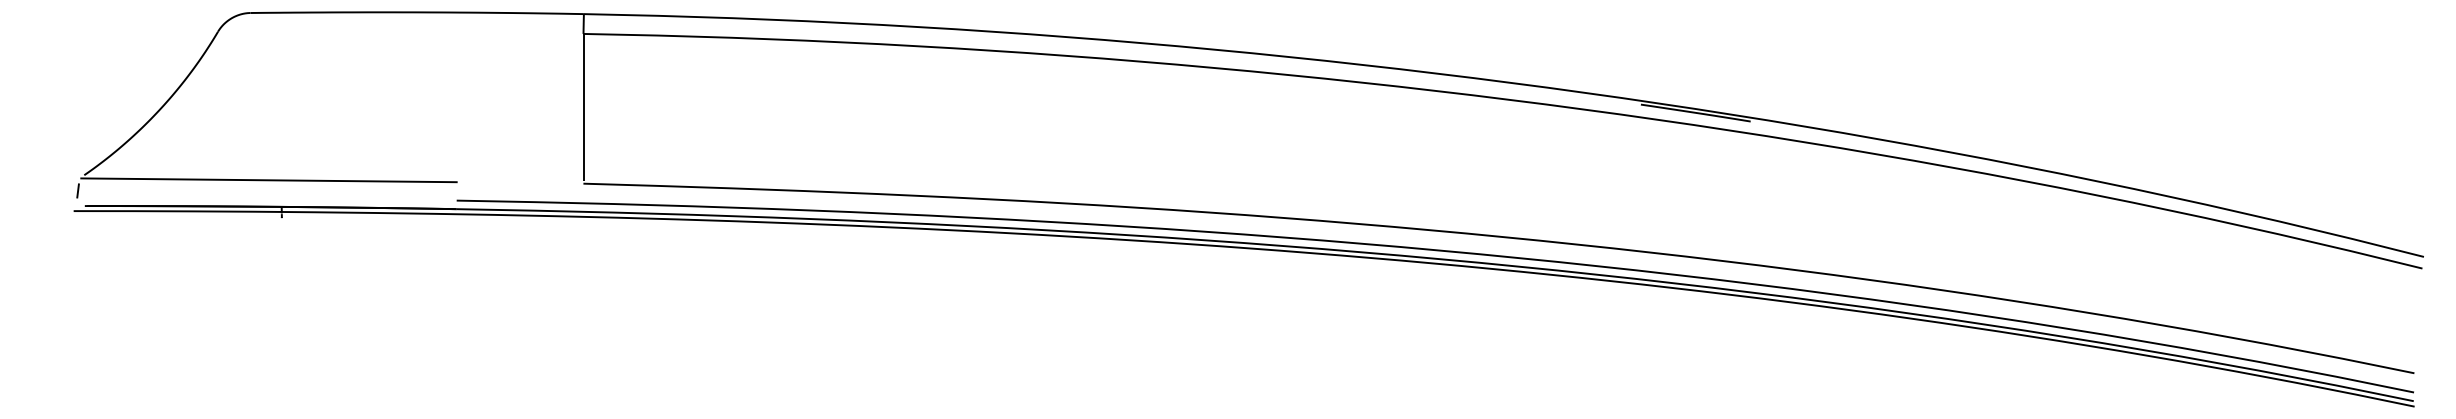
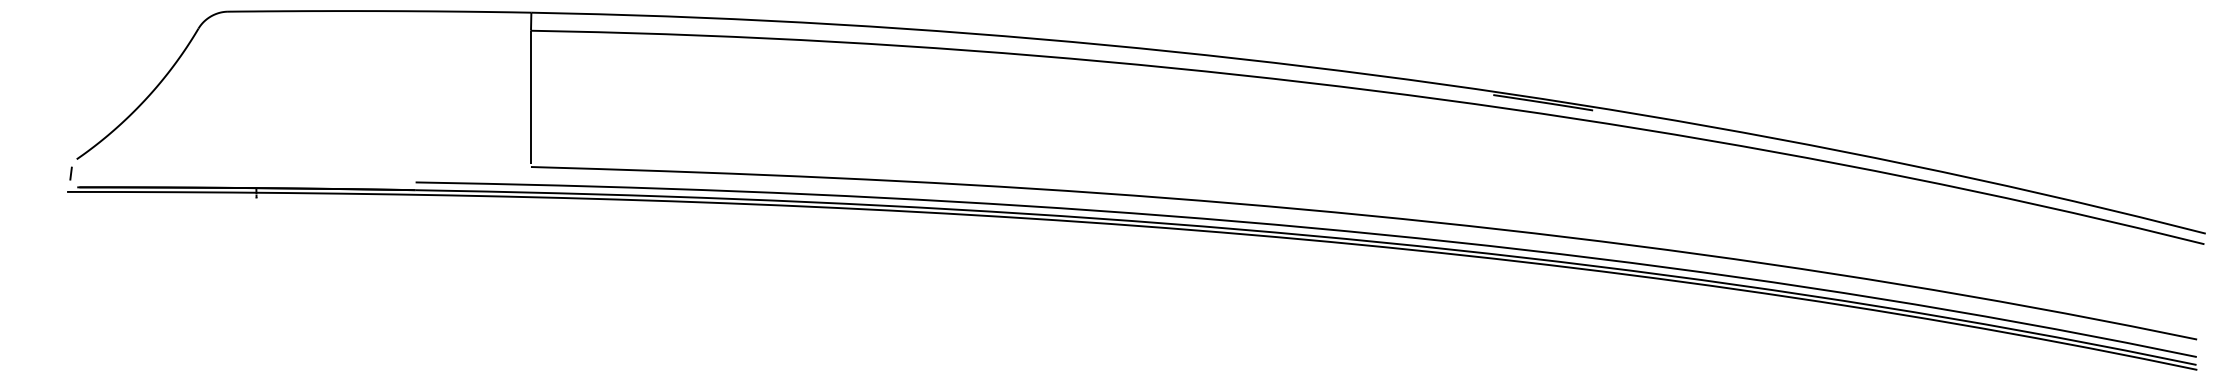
line: (268, 180) -> (244, 164), removed

